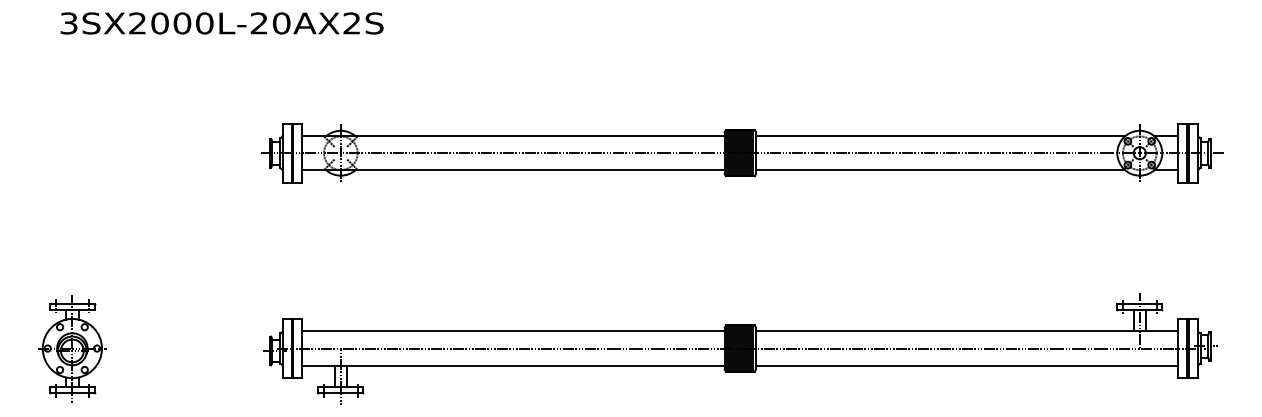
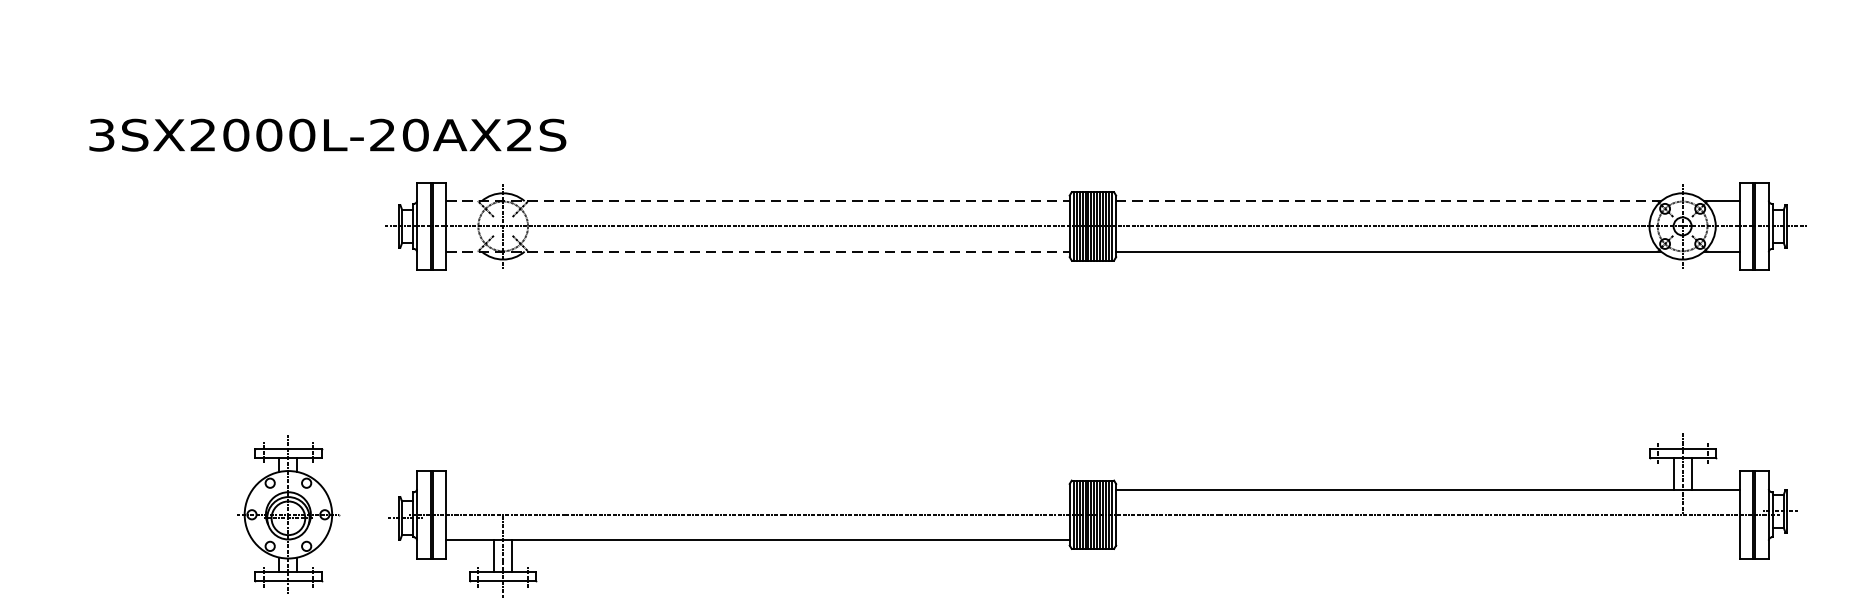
text: (221, 23) -> (326, 135), moved
line: (513, 136) -> (758, 201), solid -> dashed
line: (940, 136) -> (1388, 201), solid -> dashed
line: (513, 170) -> (758, 251), solid -> dashed
line: (513, 331) -> (758, 489), removed
part: (72, 348) -> (288, 514), moved
line: (967, 365) -> (1428, 539), removed

